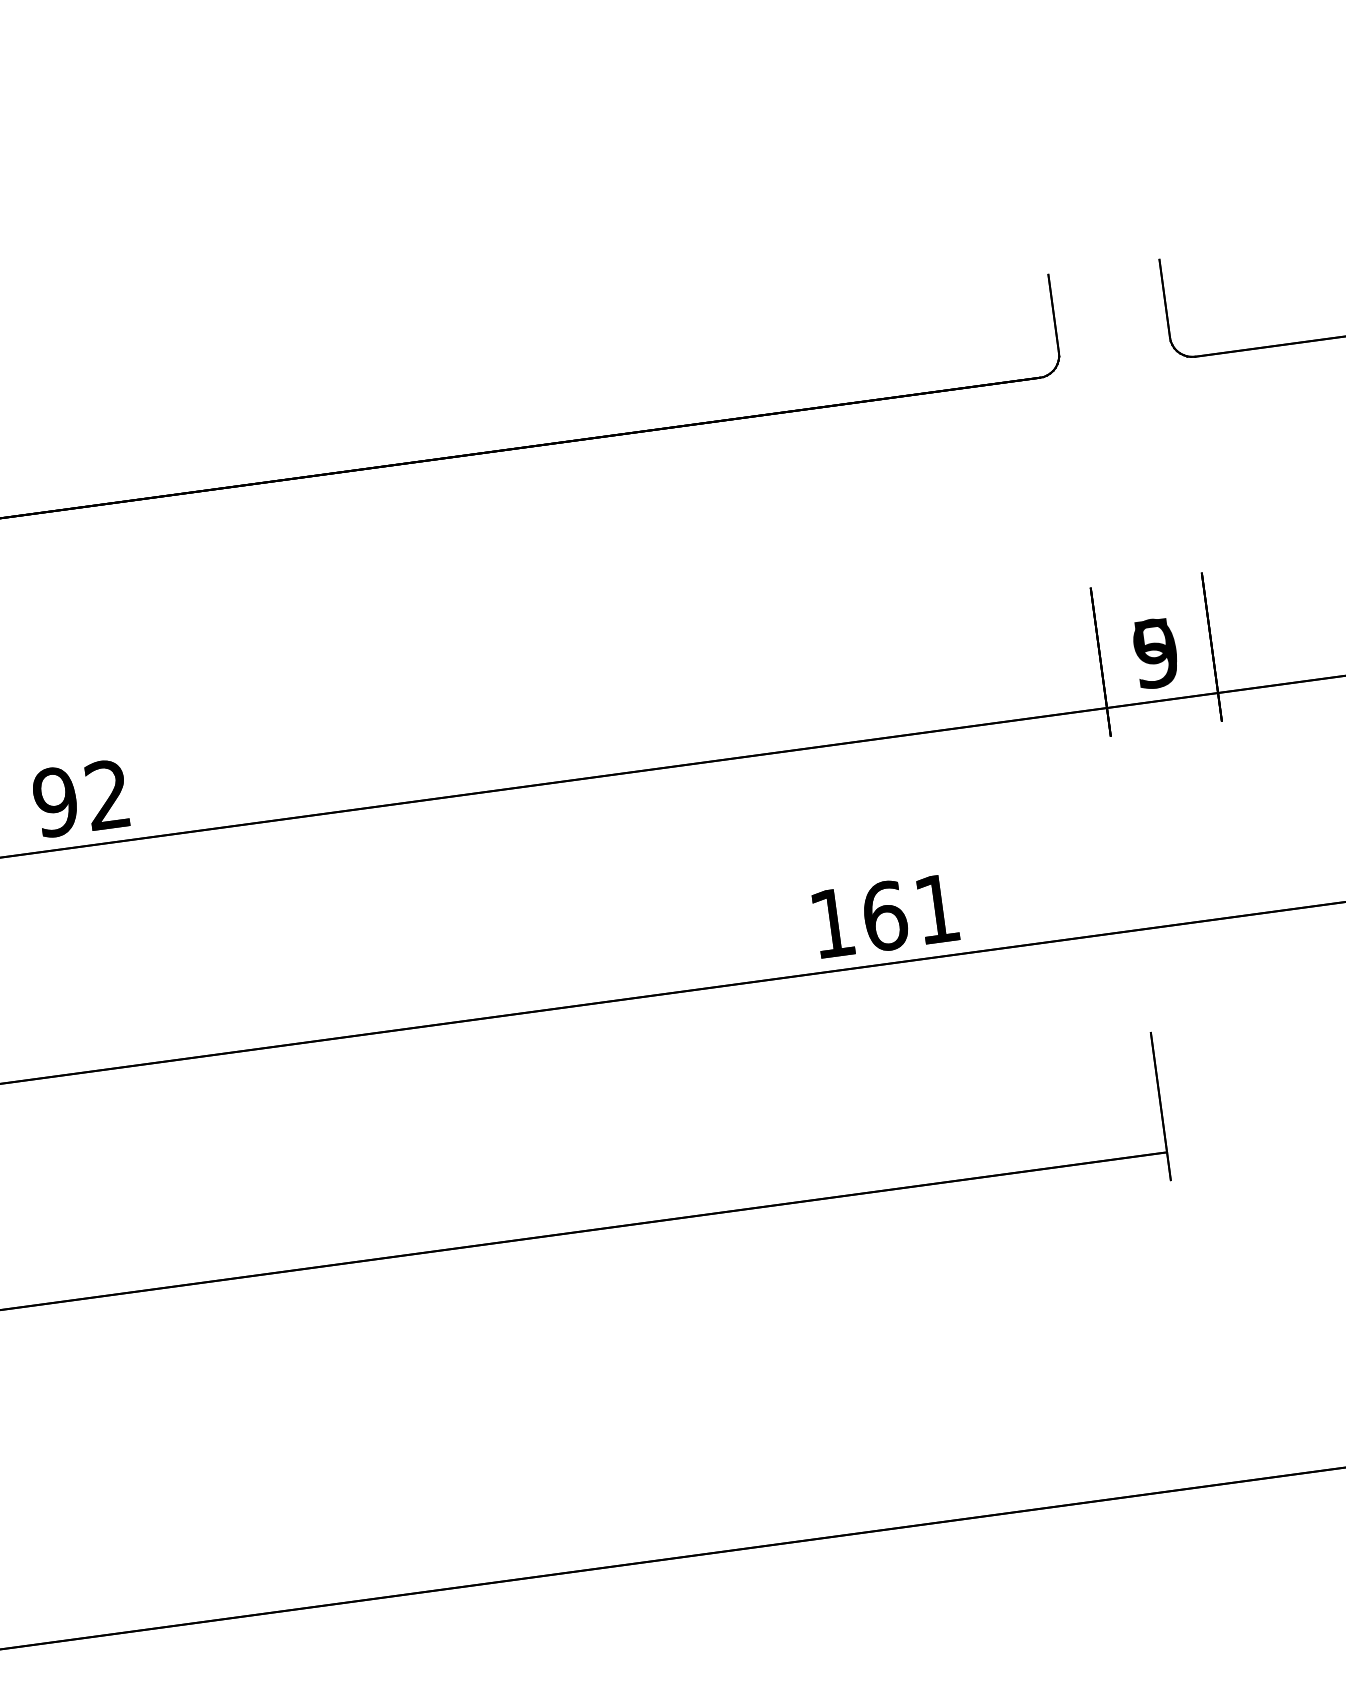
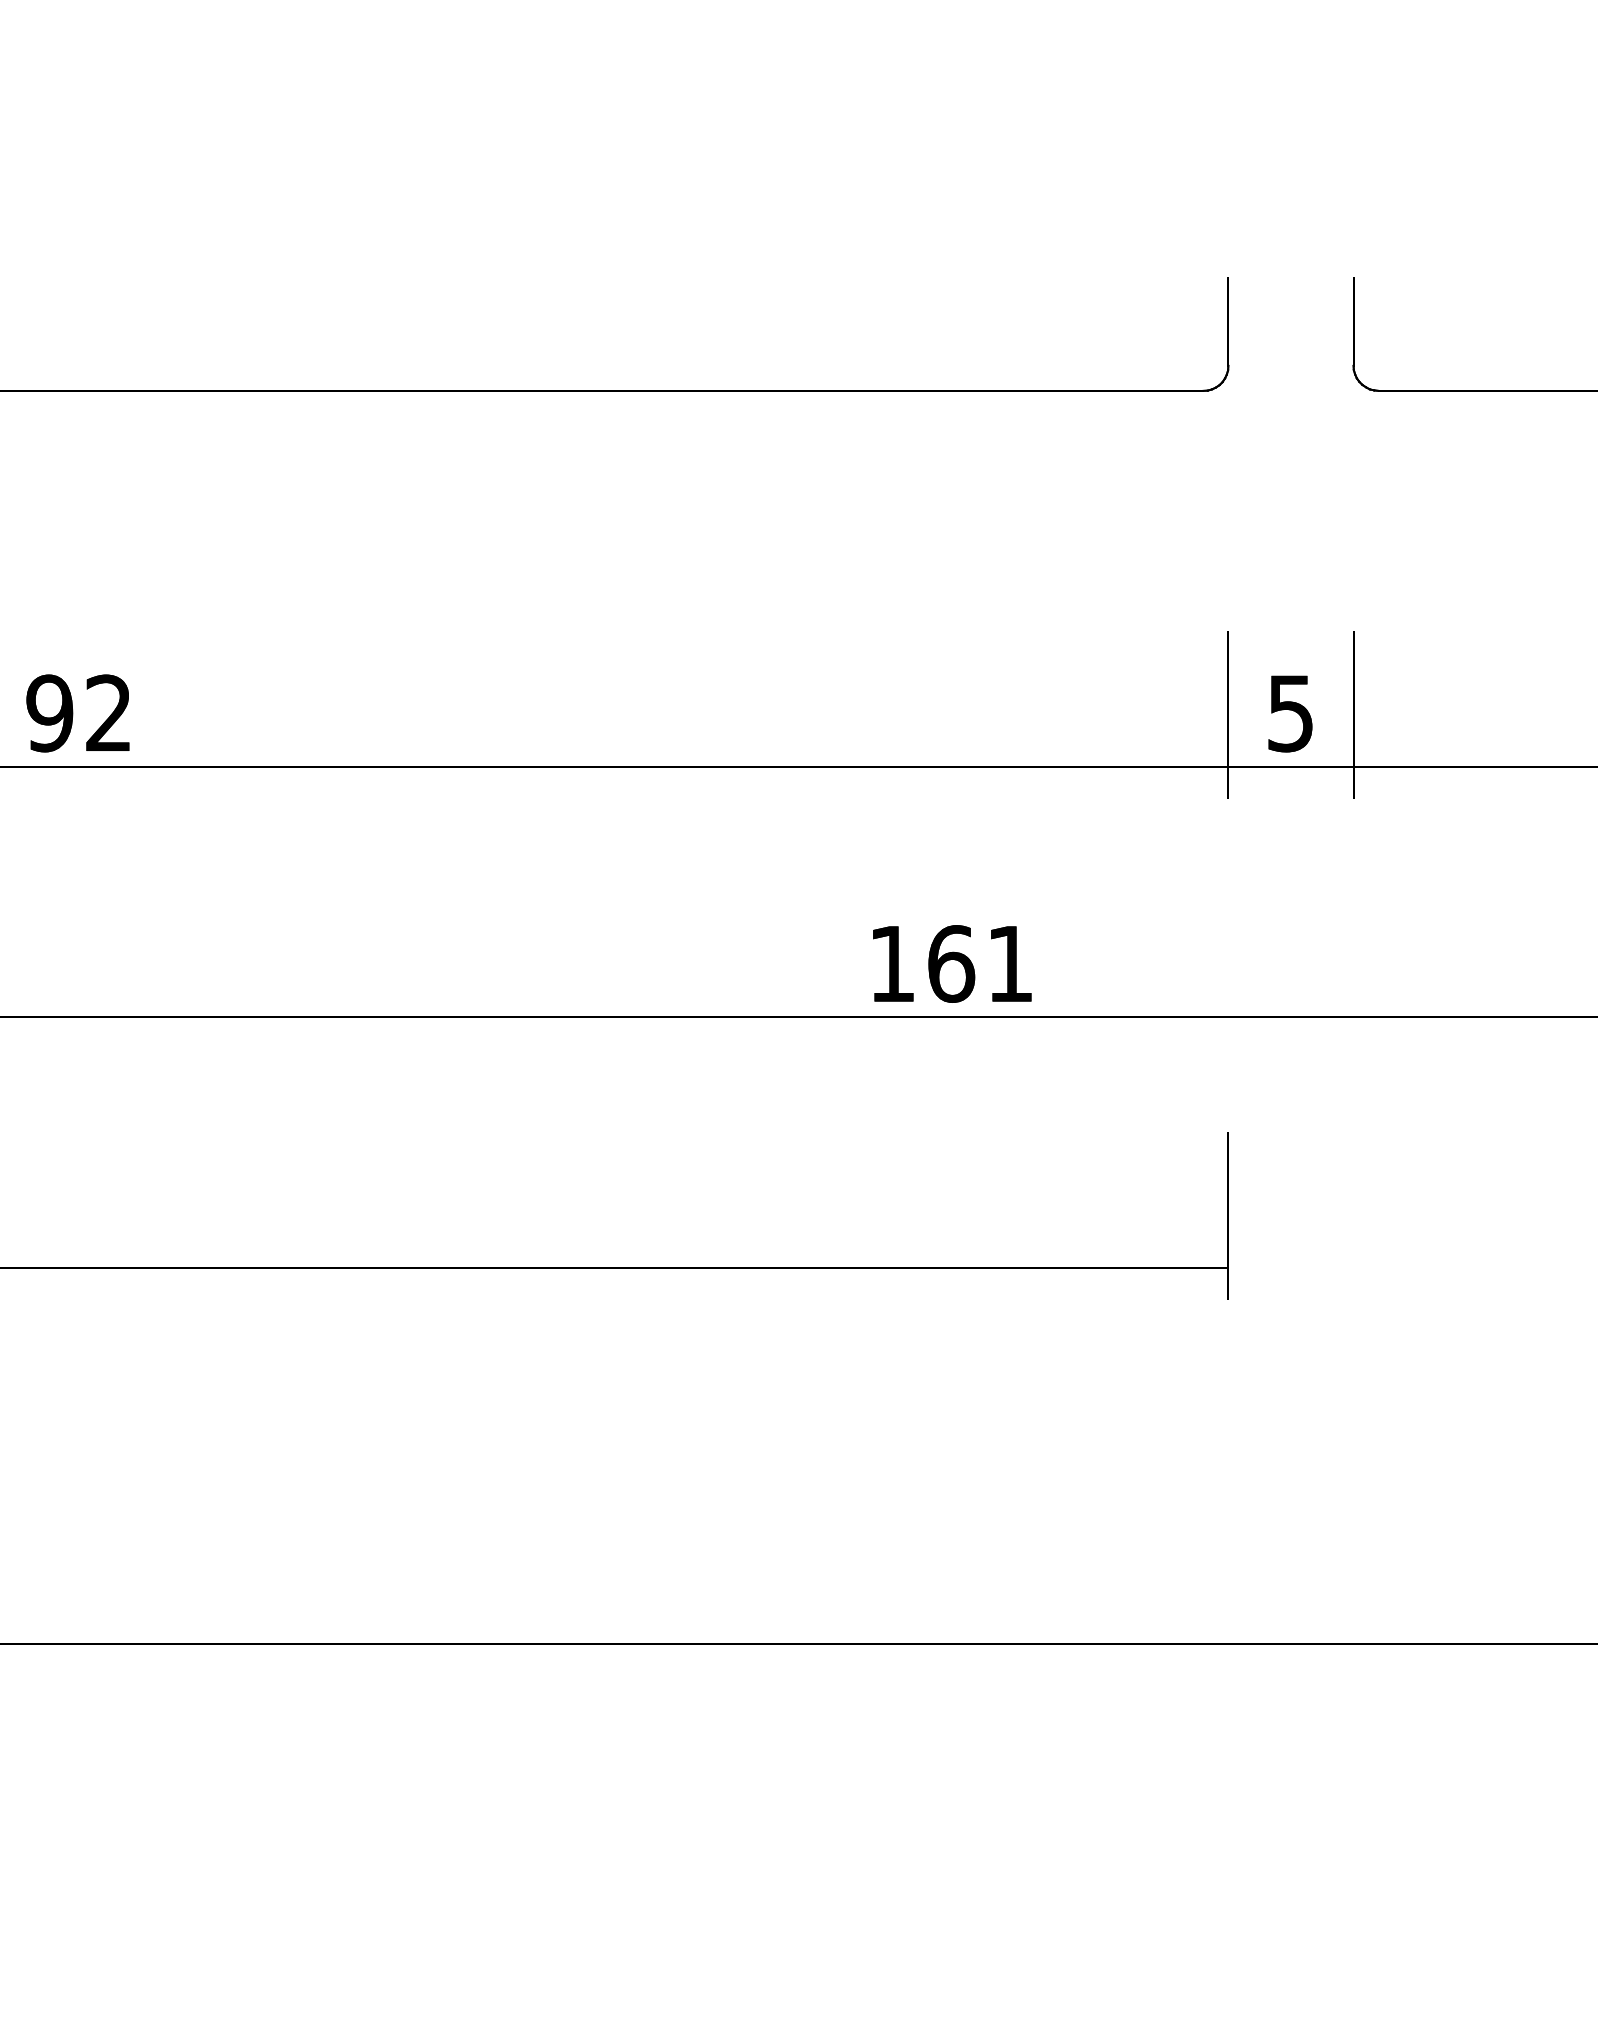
text: (1155, 653) -> (1290, 713), 9 -> 5

